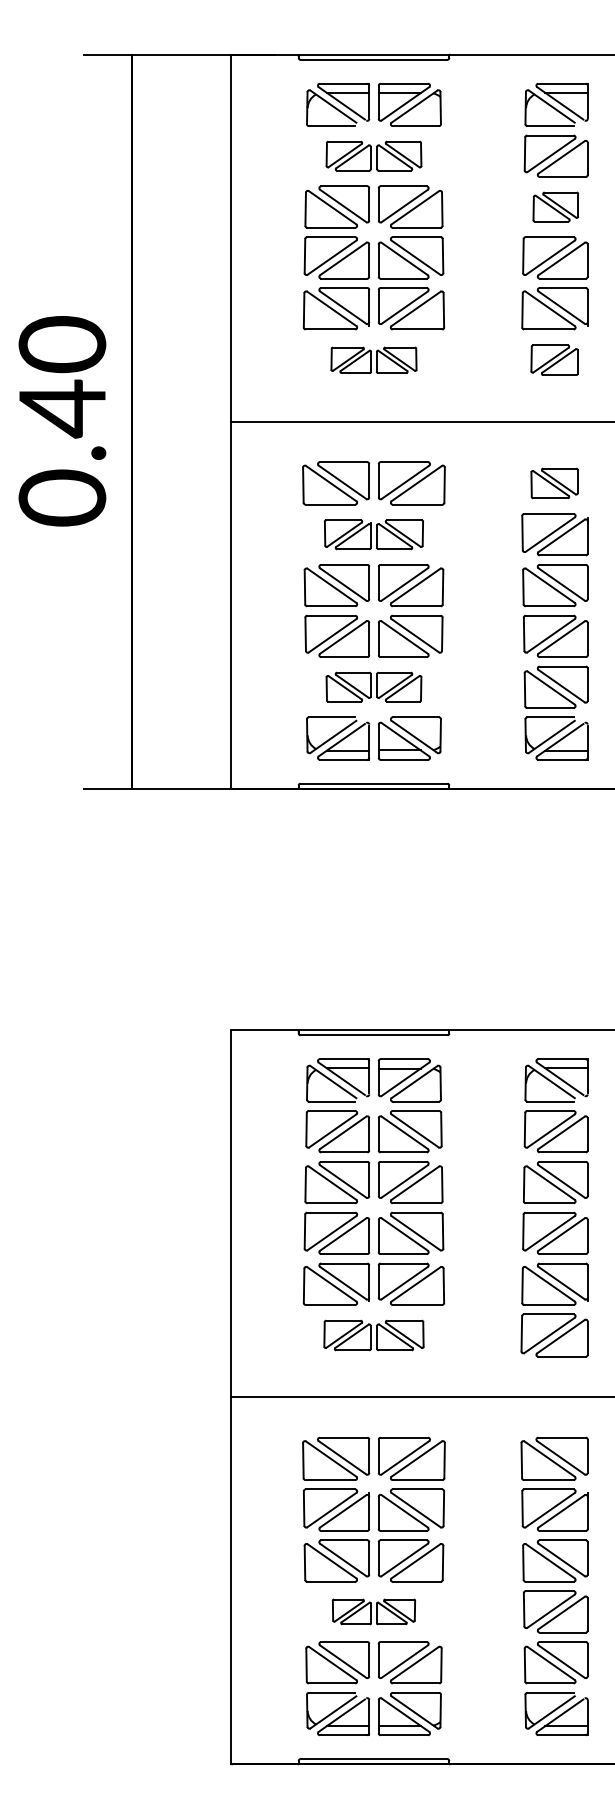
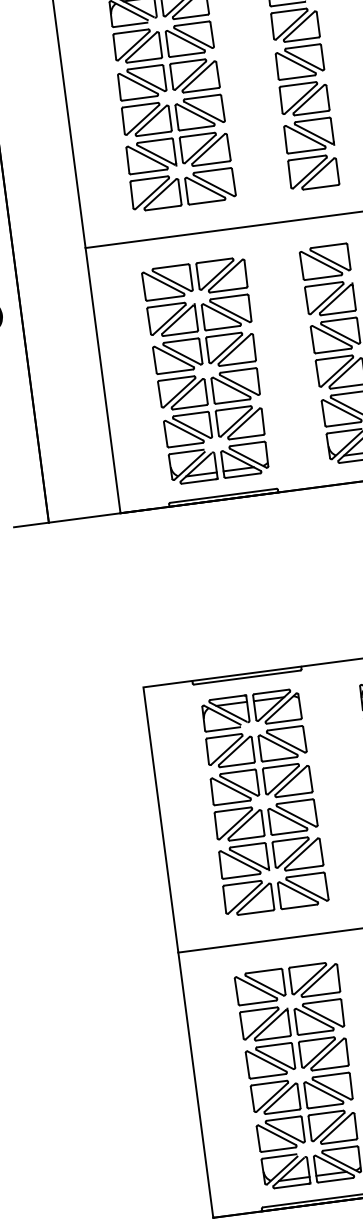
part: (373, 155) -> (163, 42), size x1.43
part: (555, 206) -> (299, 61), size x1.43
part: (373, 360) -> (182, 190), size x1.67
part: (554, 360) -> (313, 173), size x1.43
part: (554, 483) -> (325, 261), size x1.43
part: (373, 534) -> (199, 315), size x1.43
part: (373, 686) -> (213, 425), size x1.43
part: (373, 1335) -> (275, 894), size x1.43
part: (373, 1611) -> (301, 1093), size x1.67

